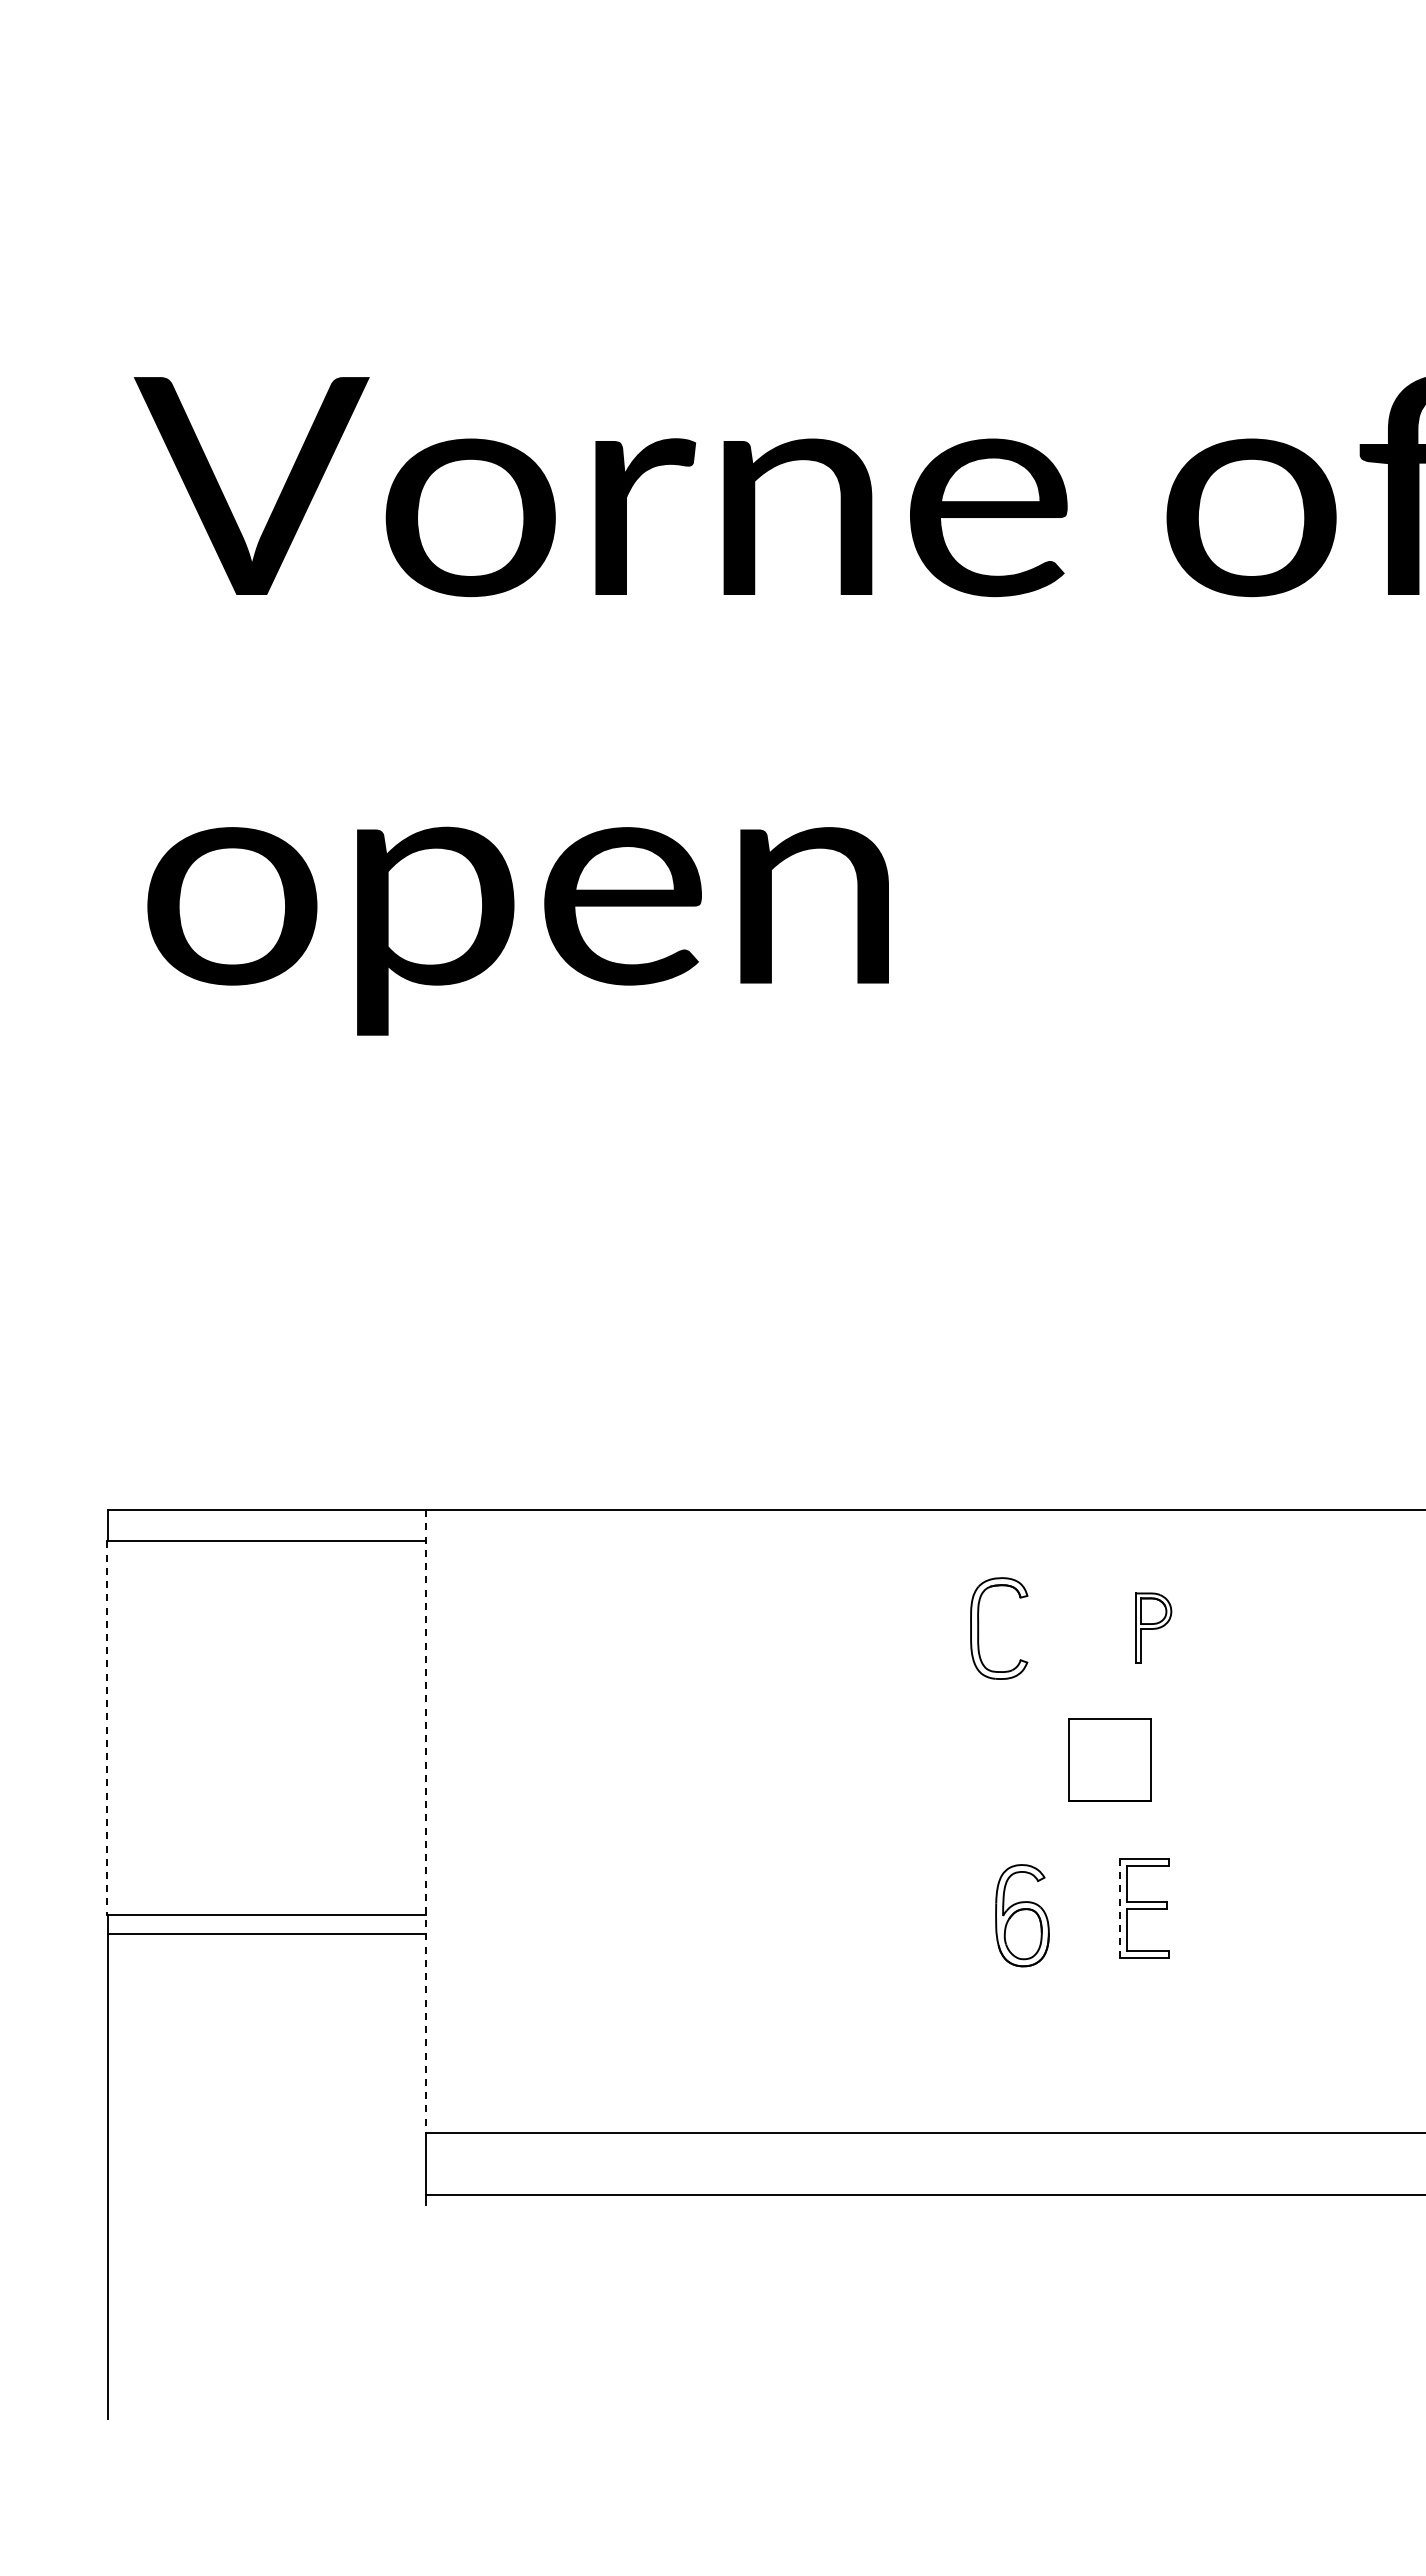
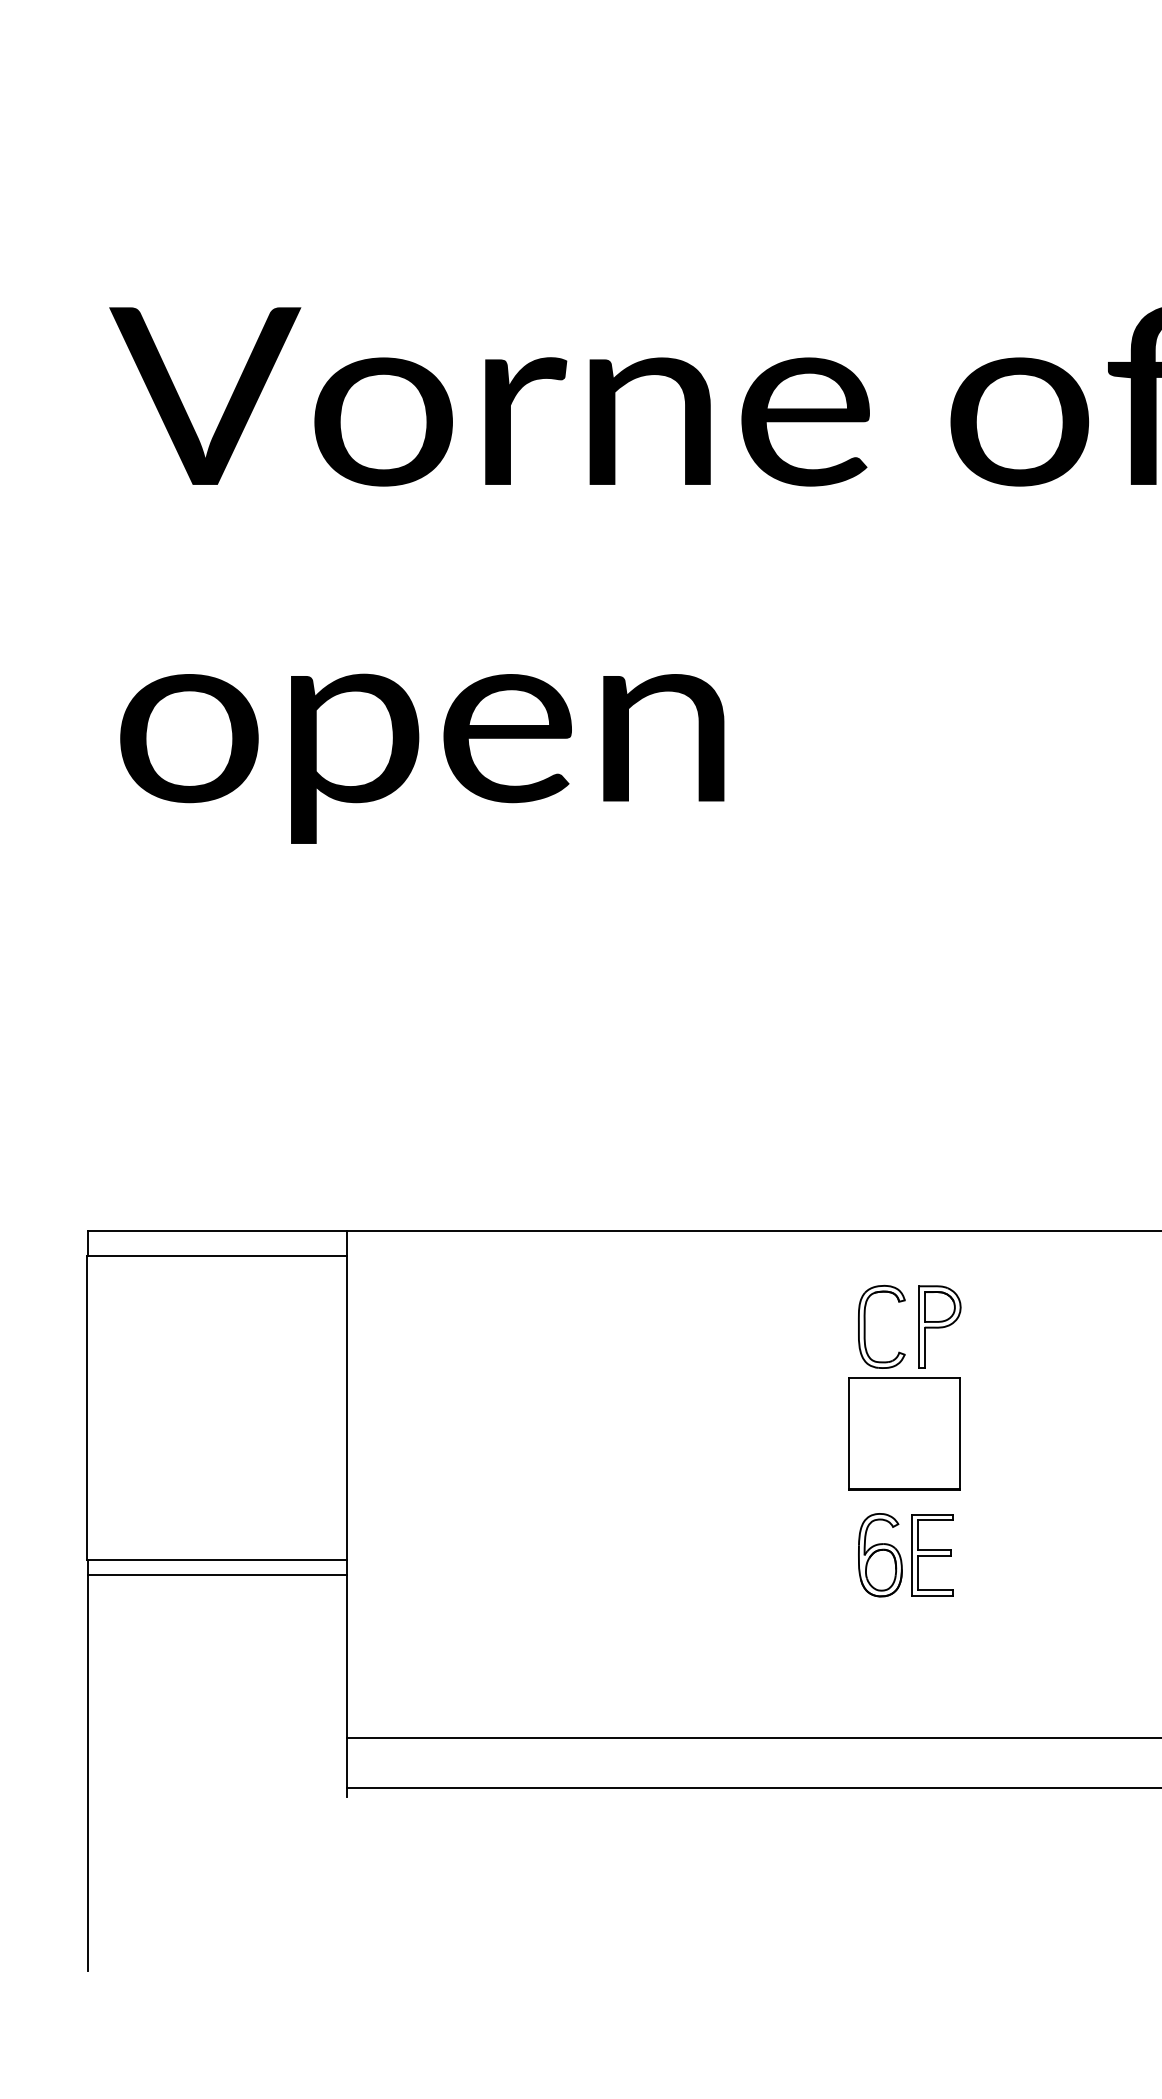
part: (1153, 1627) -> (939, 1326), size x1.43
part: (979, 1628) -> (865, 1326), moved
line: (107, 1728) -> (87, 1408), dashed -> solid
part: (1110, 1759) -> (904, 1433), size x1.67
line: (425, 1822) -> (346, 1484), dashed -> solid
line: (1119, 1908) -> (912, 1555), dashed -> solid
part: (1022, 1915) -> (880, 1555), moved

